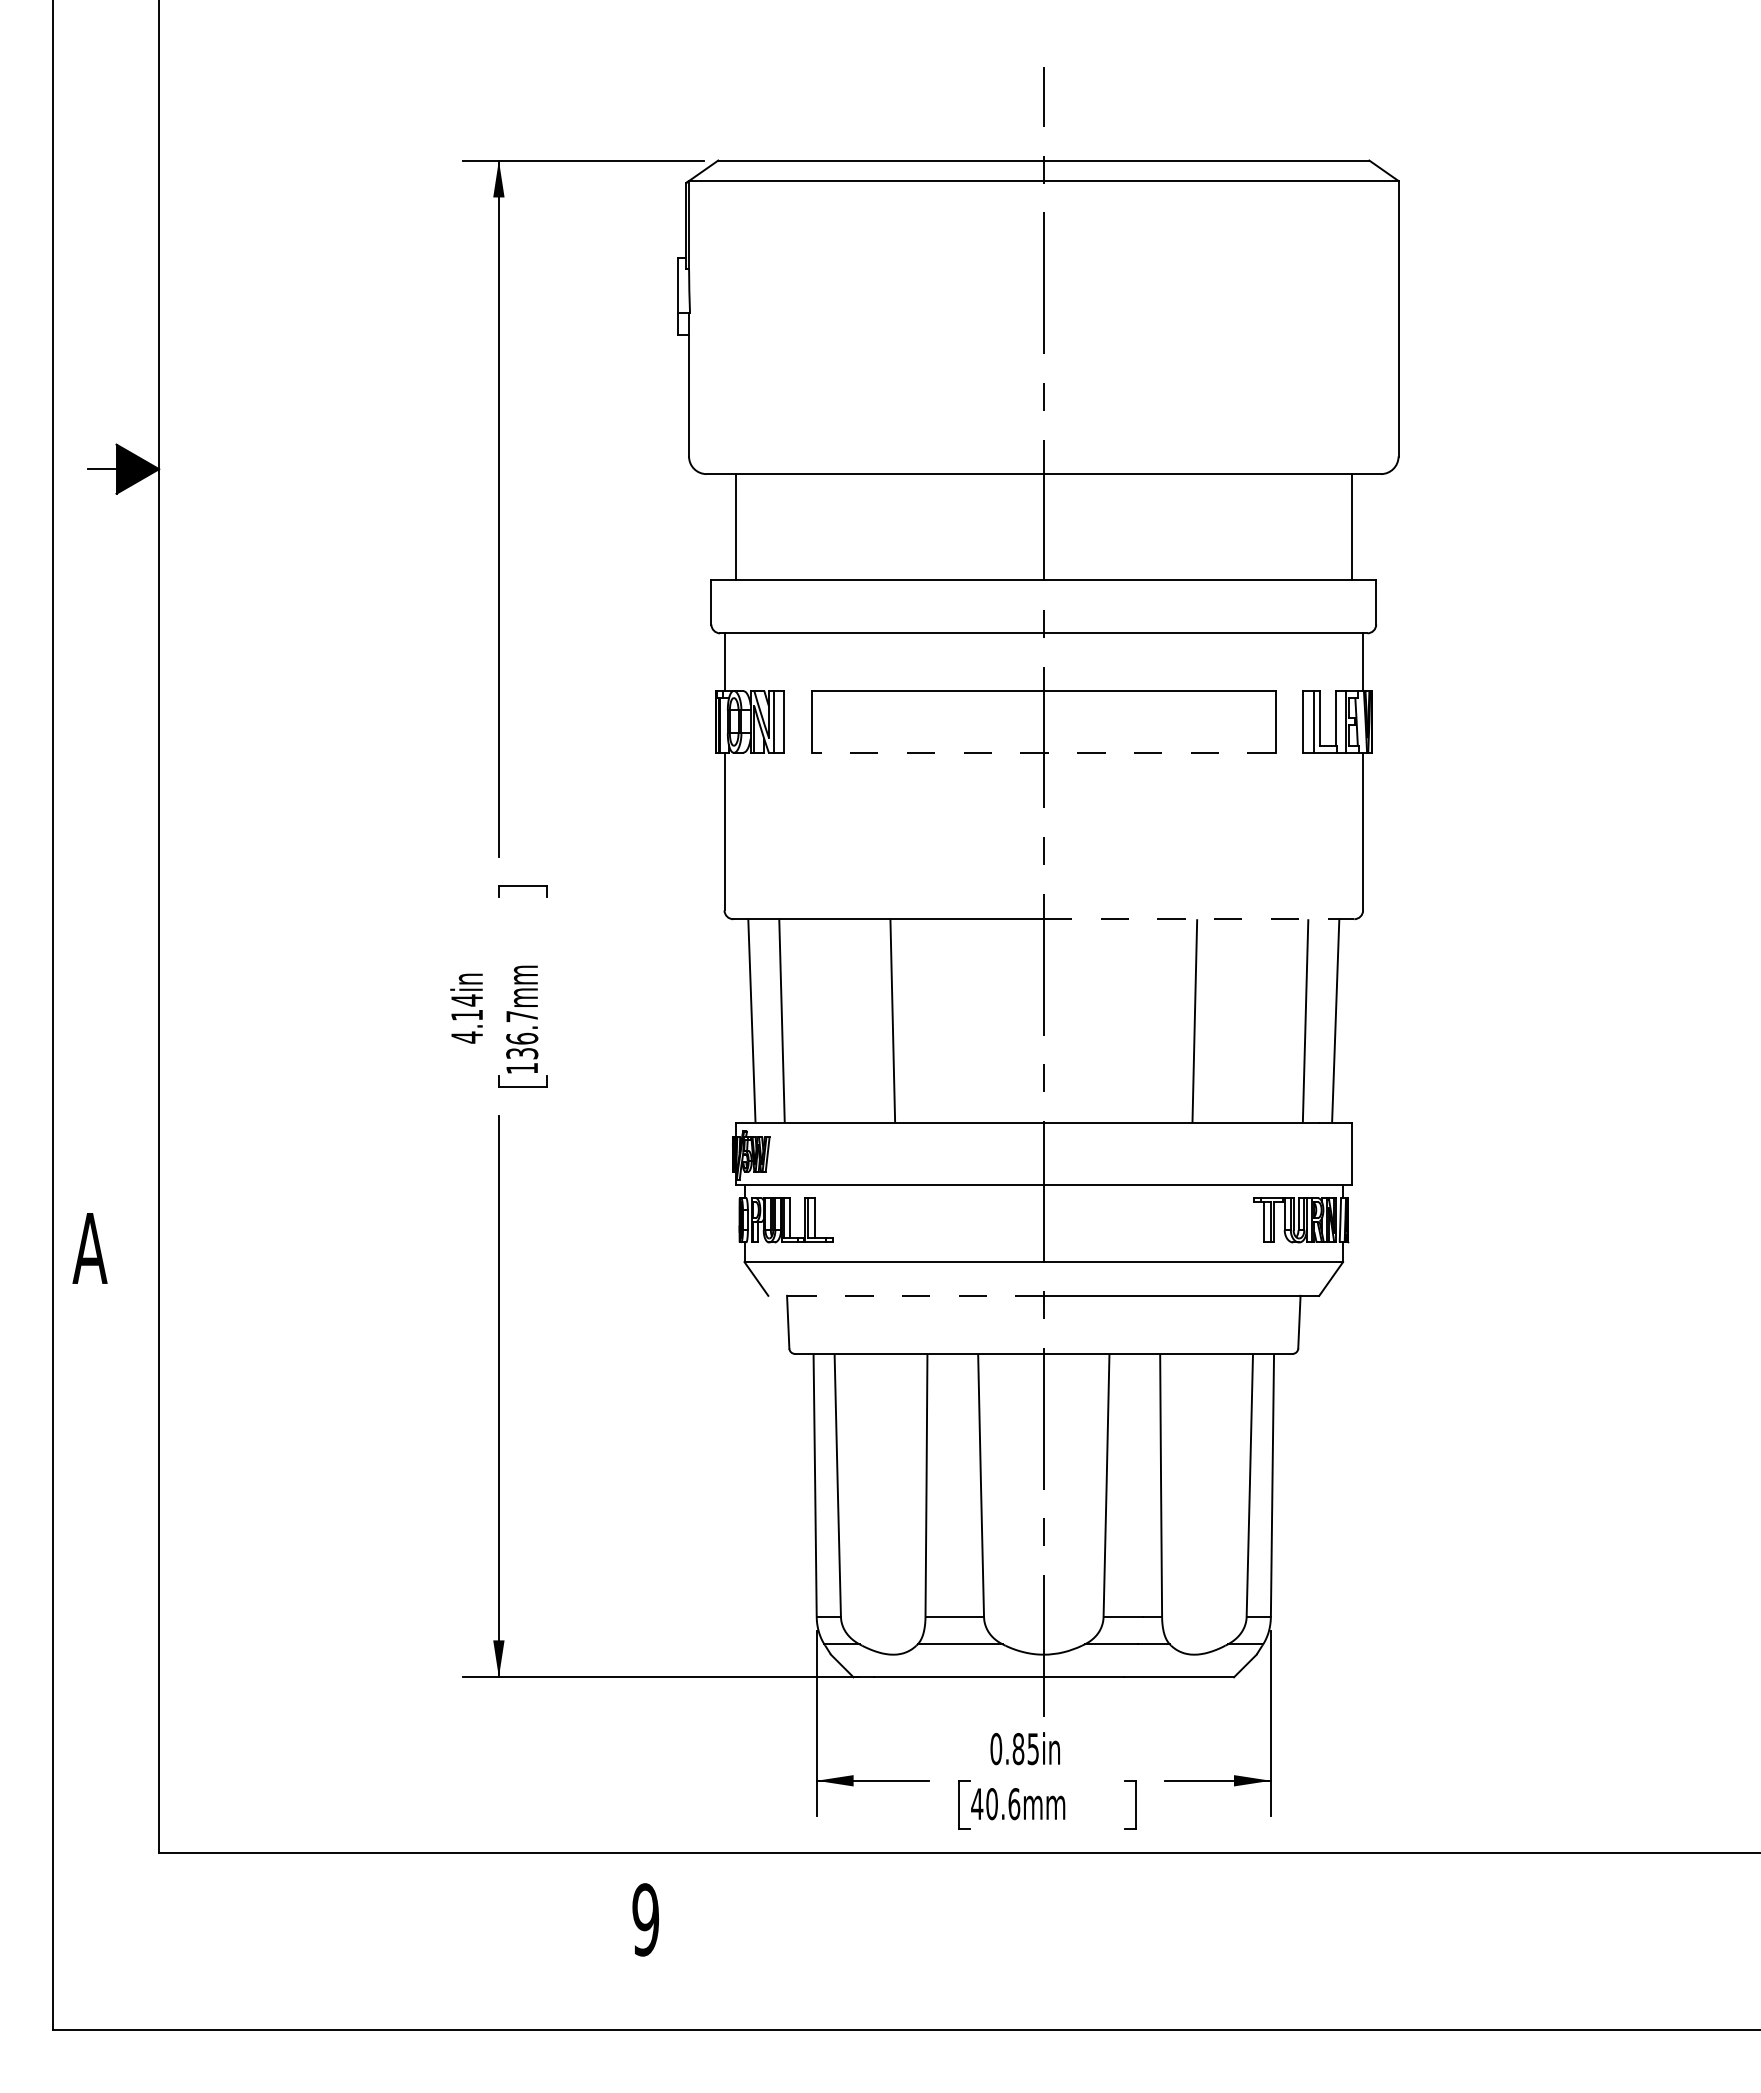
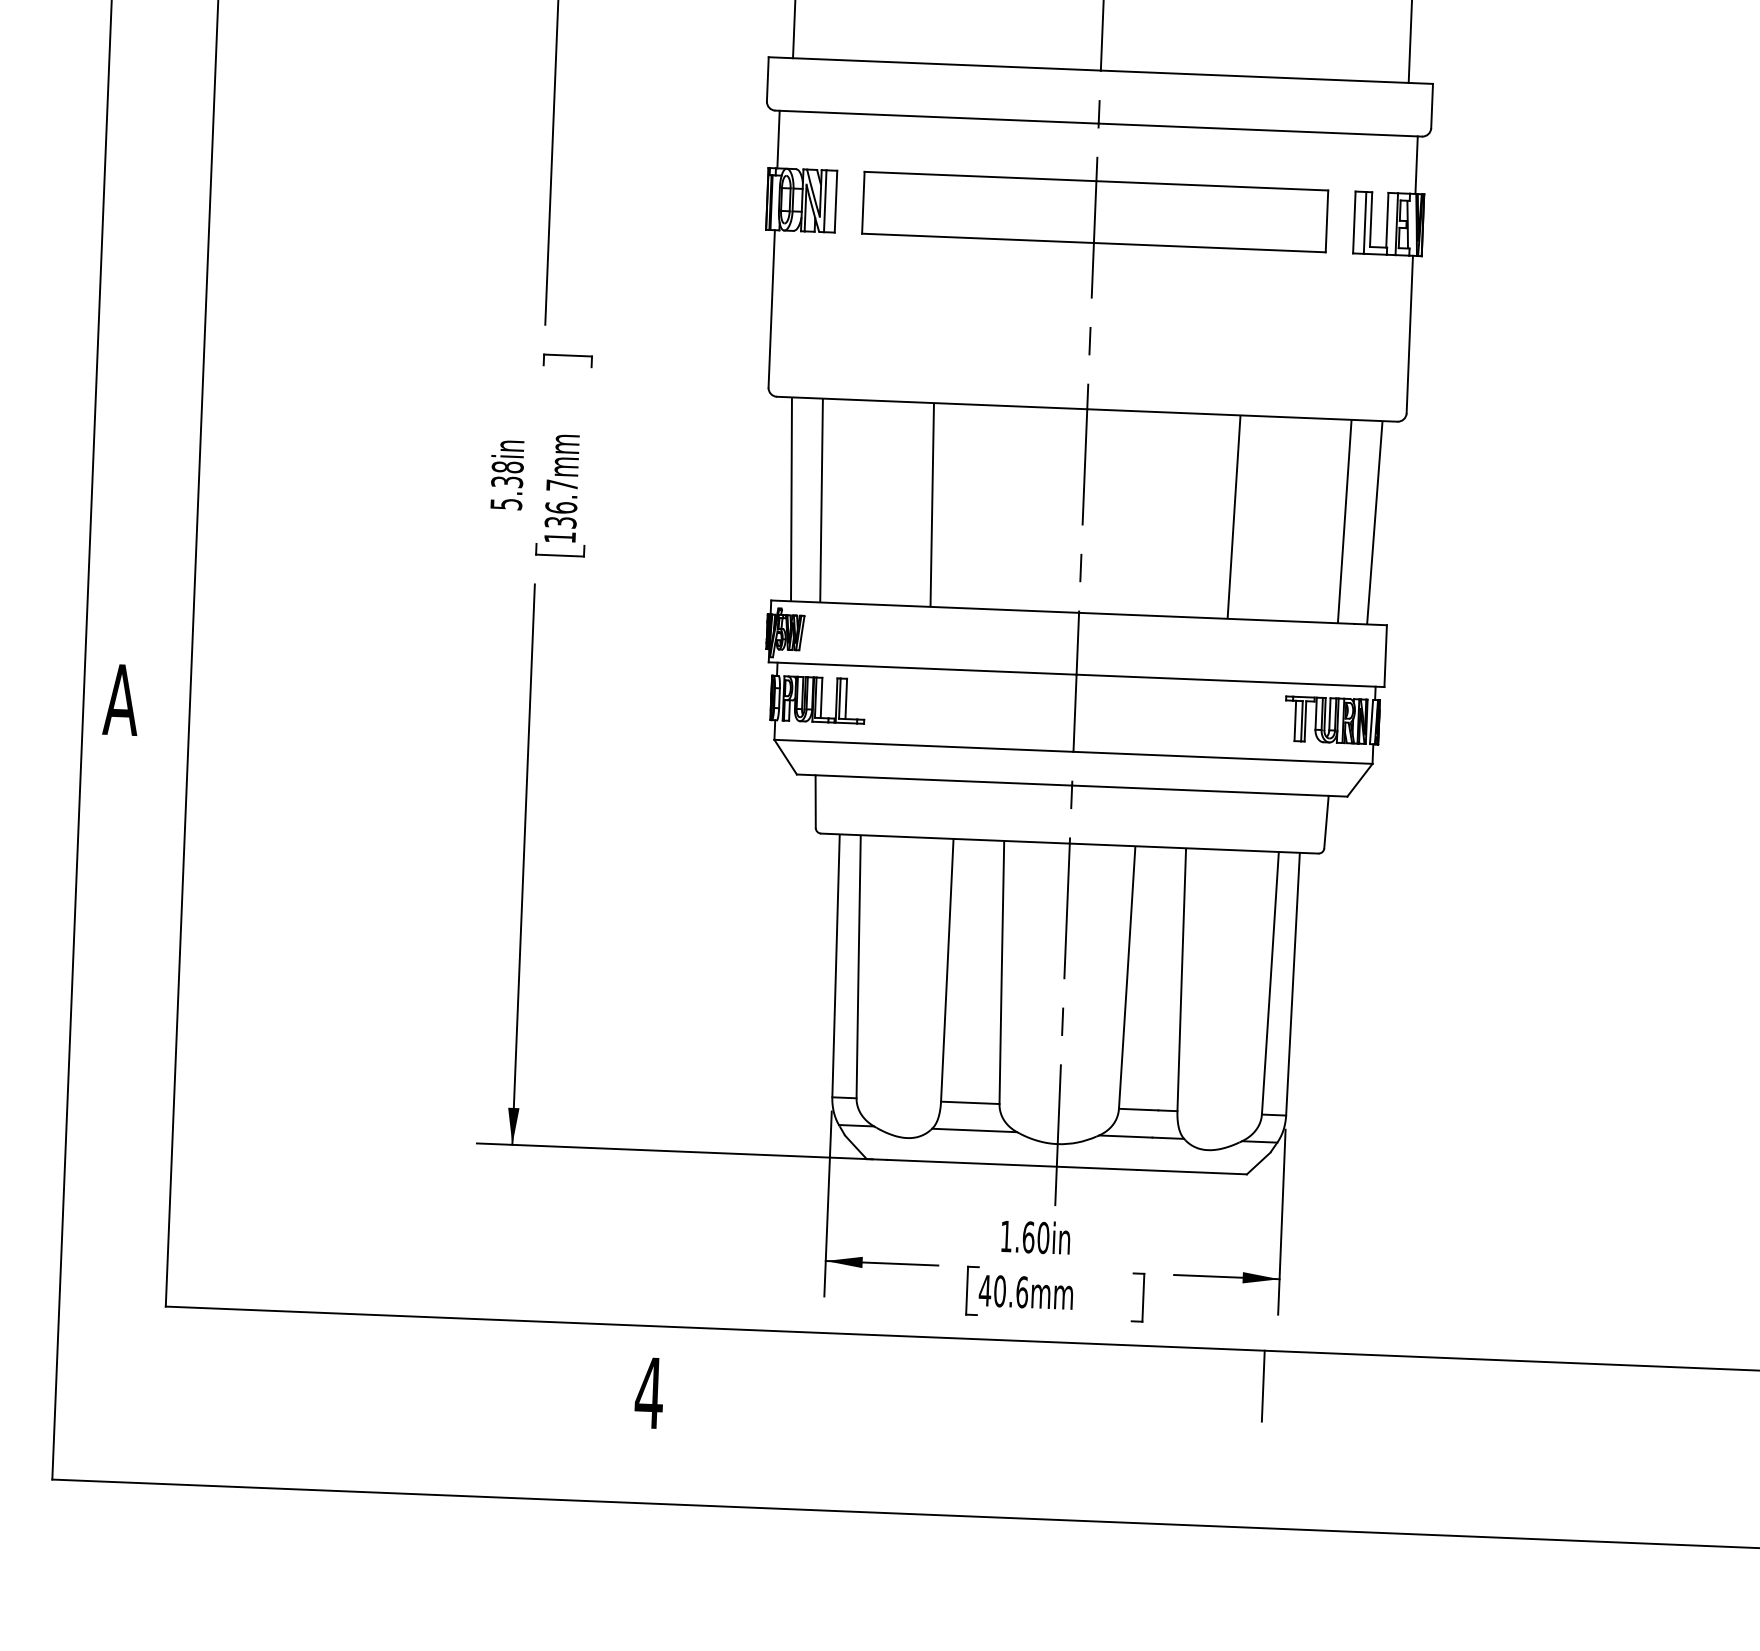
line: (1043, 752) -> (1093, 242), dashed -> solid
line: (1199, 919) -> (1242, 415), dashed -> solid
text: (467, 1018) -> (507, 485), 4.14in -> 5.38in
line: (906, 1295) -> (934, 779), dashed -> solid
text: (1014, 1749) -> (1024, 1237), 0.85in -> 1.60in
line: (1258, 1887) -> (1262, 1385), added
text: (645, 1919) -> (649, 1392), 9 -> 4

